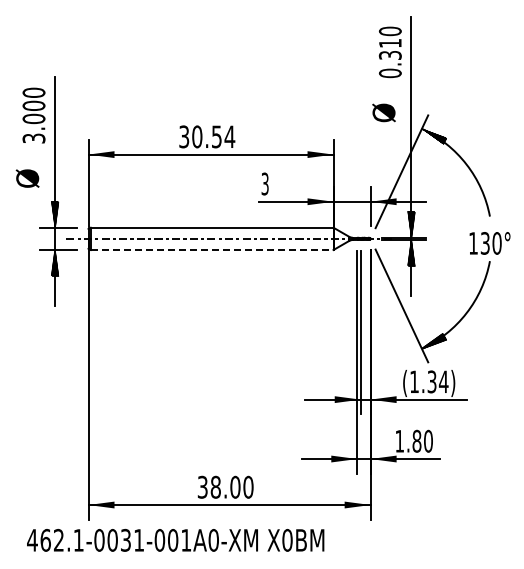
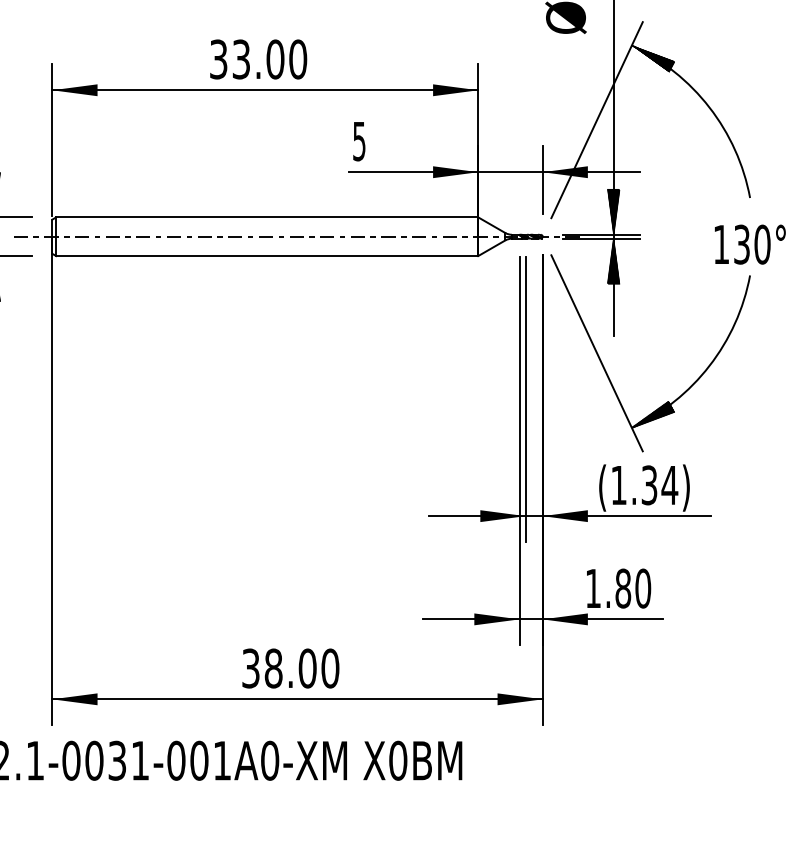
text: (213, 136) -> (269, 58), 30.54 -> 33.00
text: (265, 183) -> (359, 140), 3 -> 5
line: (212, 250) -> (267, 256), dashed -> solid

